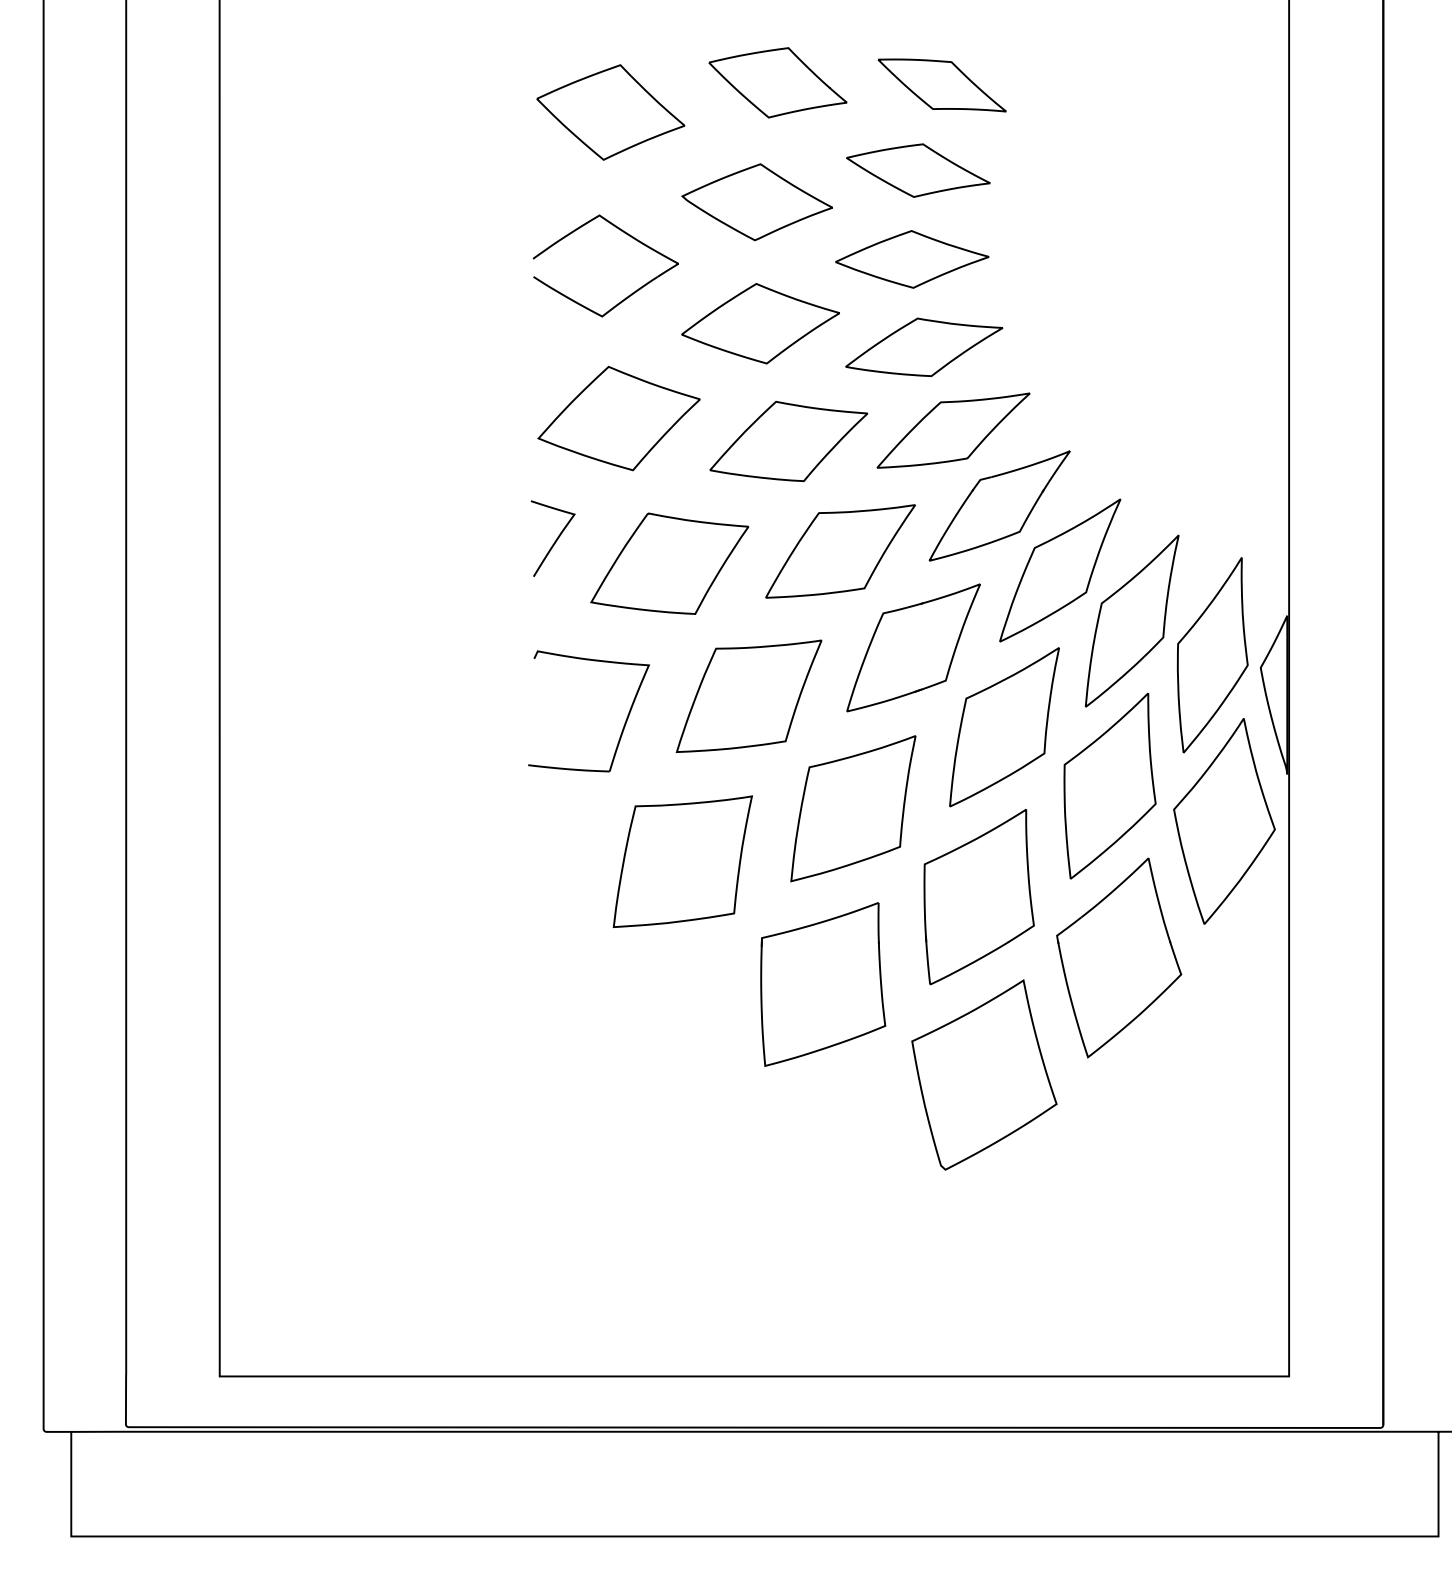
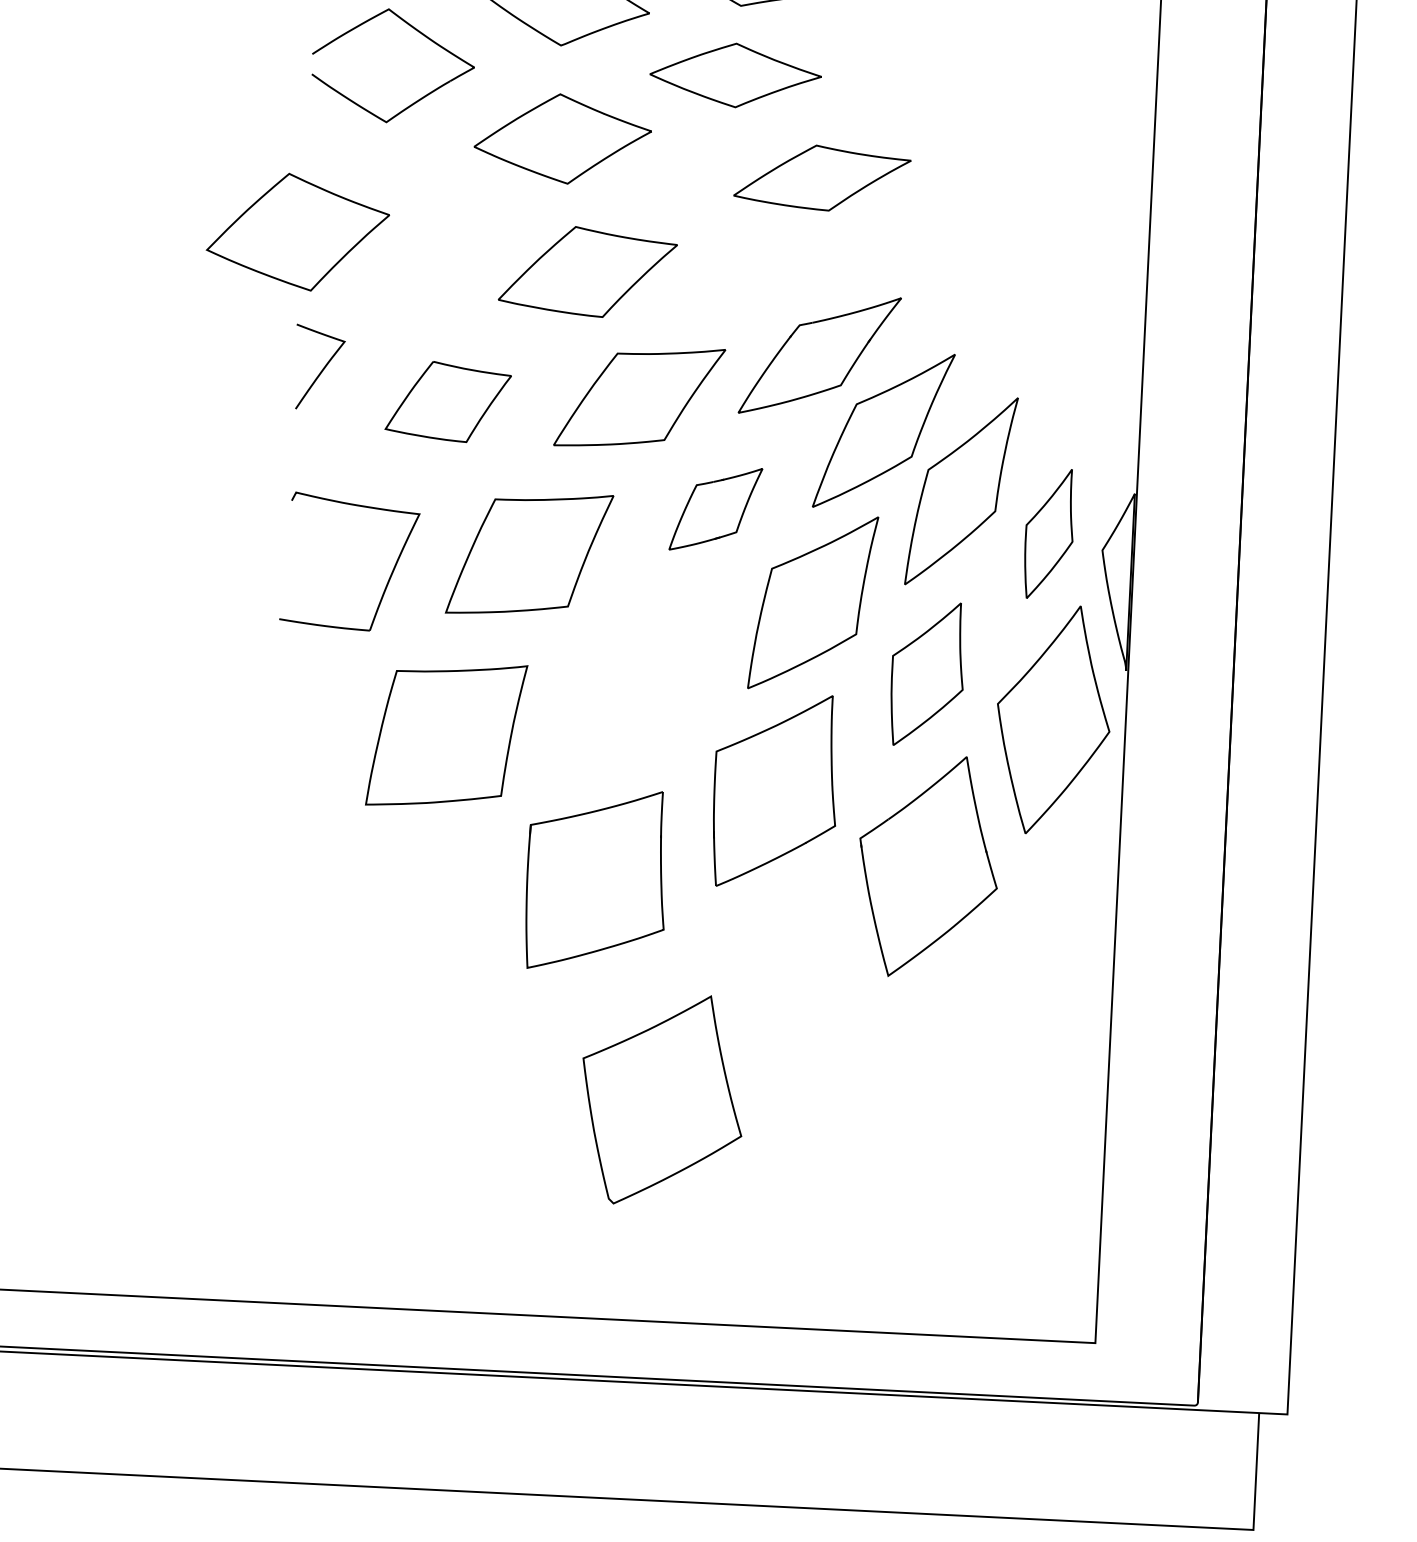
part: (924, 346) -> (822, 177), moved
part: (618, 418) -> (297, 232), moved
part: (953, 430) -> (772, 268), removed
part: (669, 563) -> (448, 401), size x0.7
part: (913, 647) -> (715, 508), size x0.6
part: (1212, 655) -> (1049, 534), size x0.6
part: (1109, 785) -> (927, 673), size x0.7
part: (853, 808) -> (640, 685), removed
part: (984, 1074) -> (662, 1099), moved

